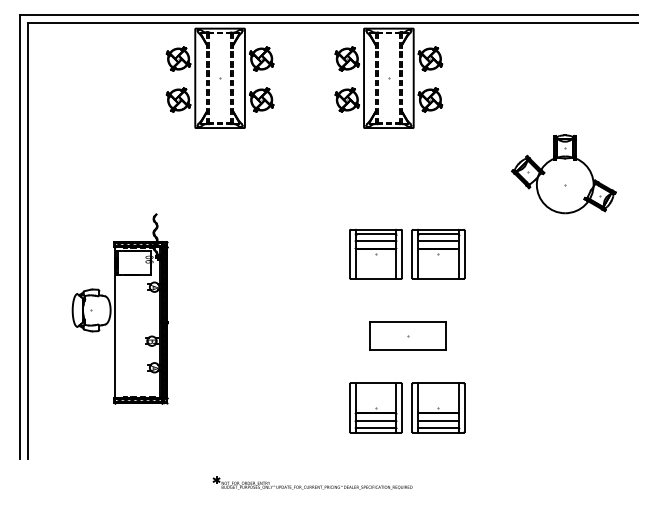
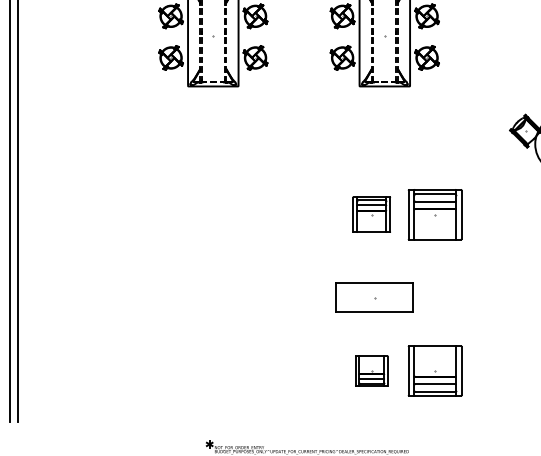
part: (375, 253) -> (371, 213), size x0.7
part: (119, 308) -> (111, 269), removed
part: (407, 335) -> (374, 297), moved
part: (375, 407) -> (371, 370), size x0.6

